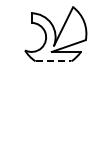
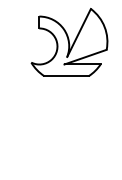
line: (53, 61) -> (66, 76), dashed -> solid

